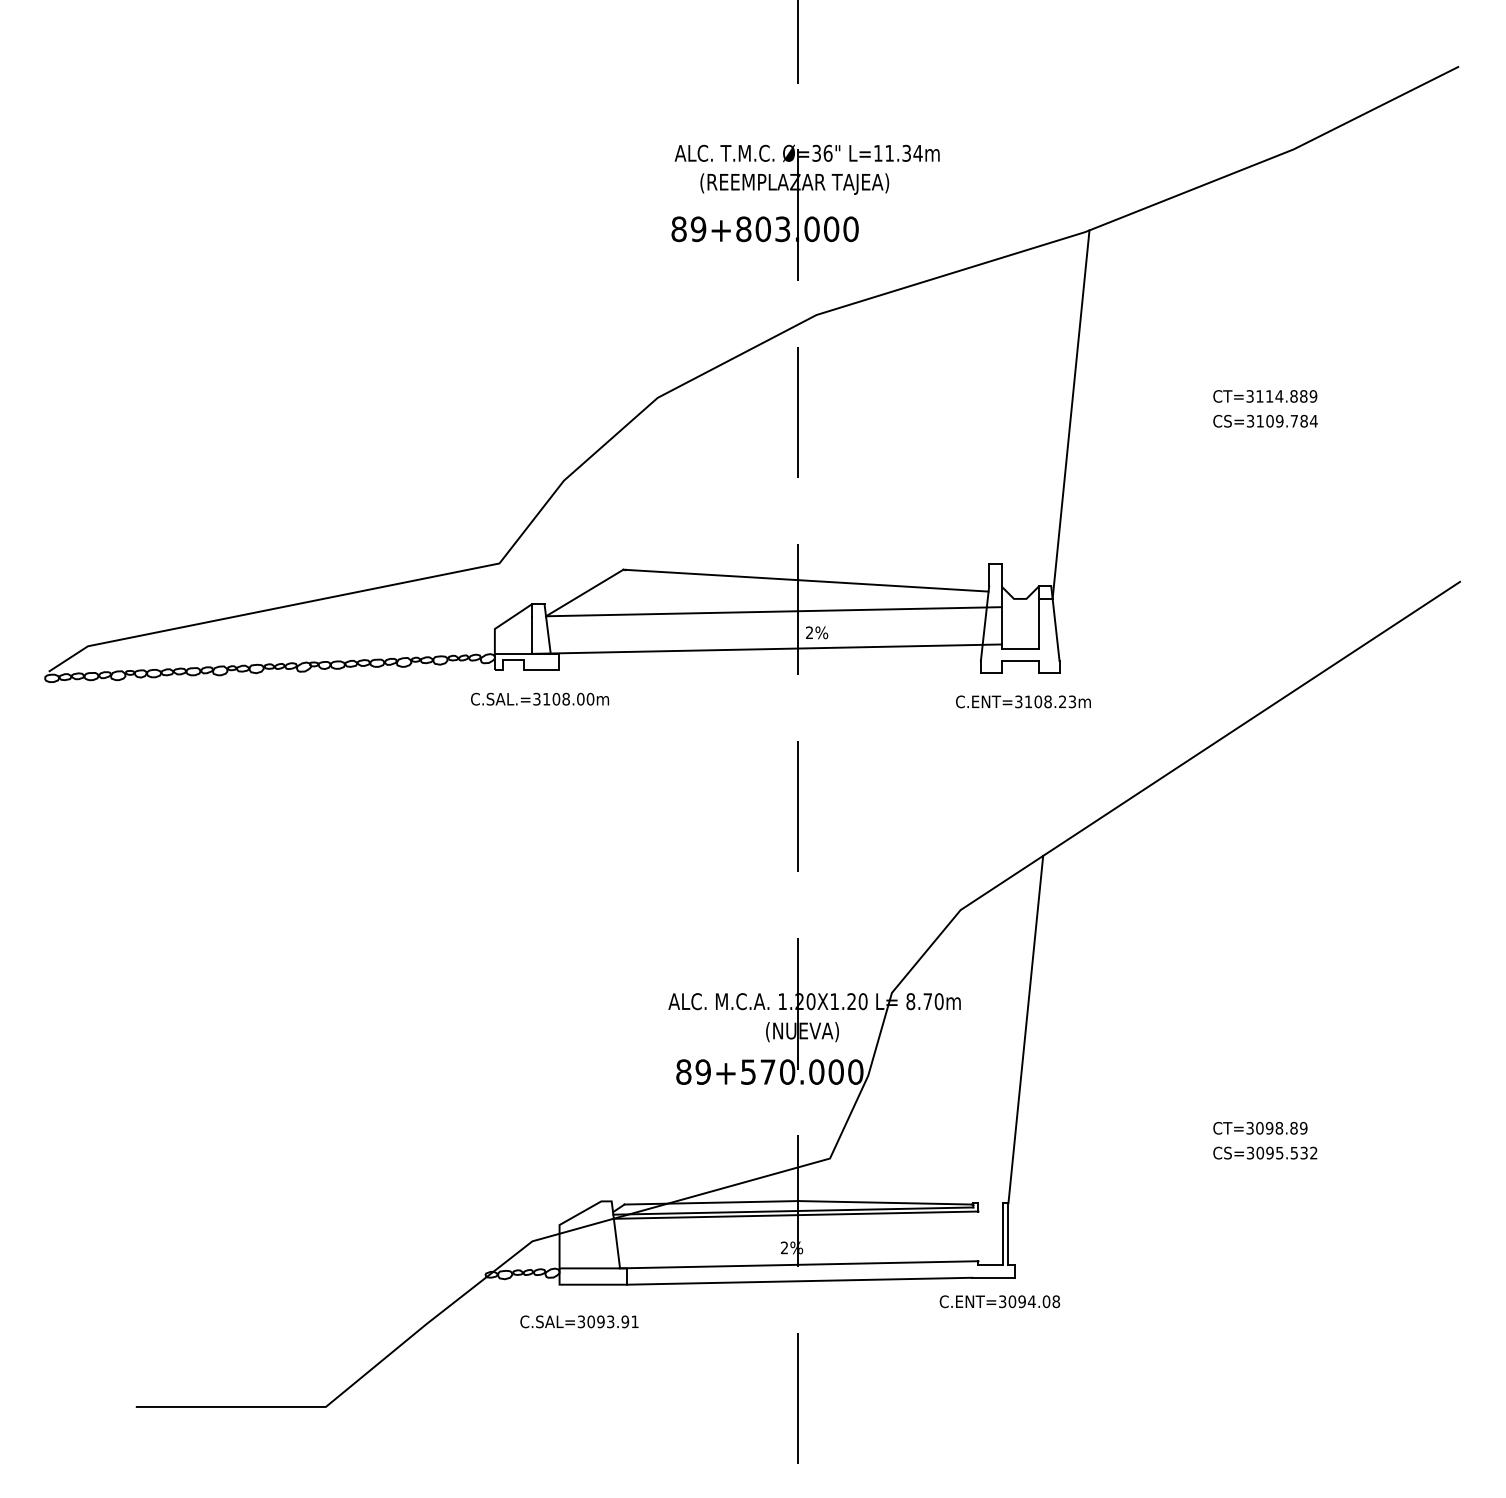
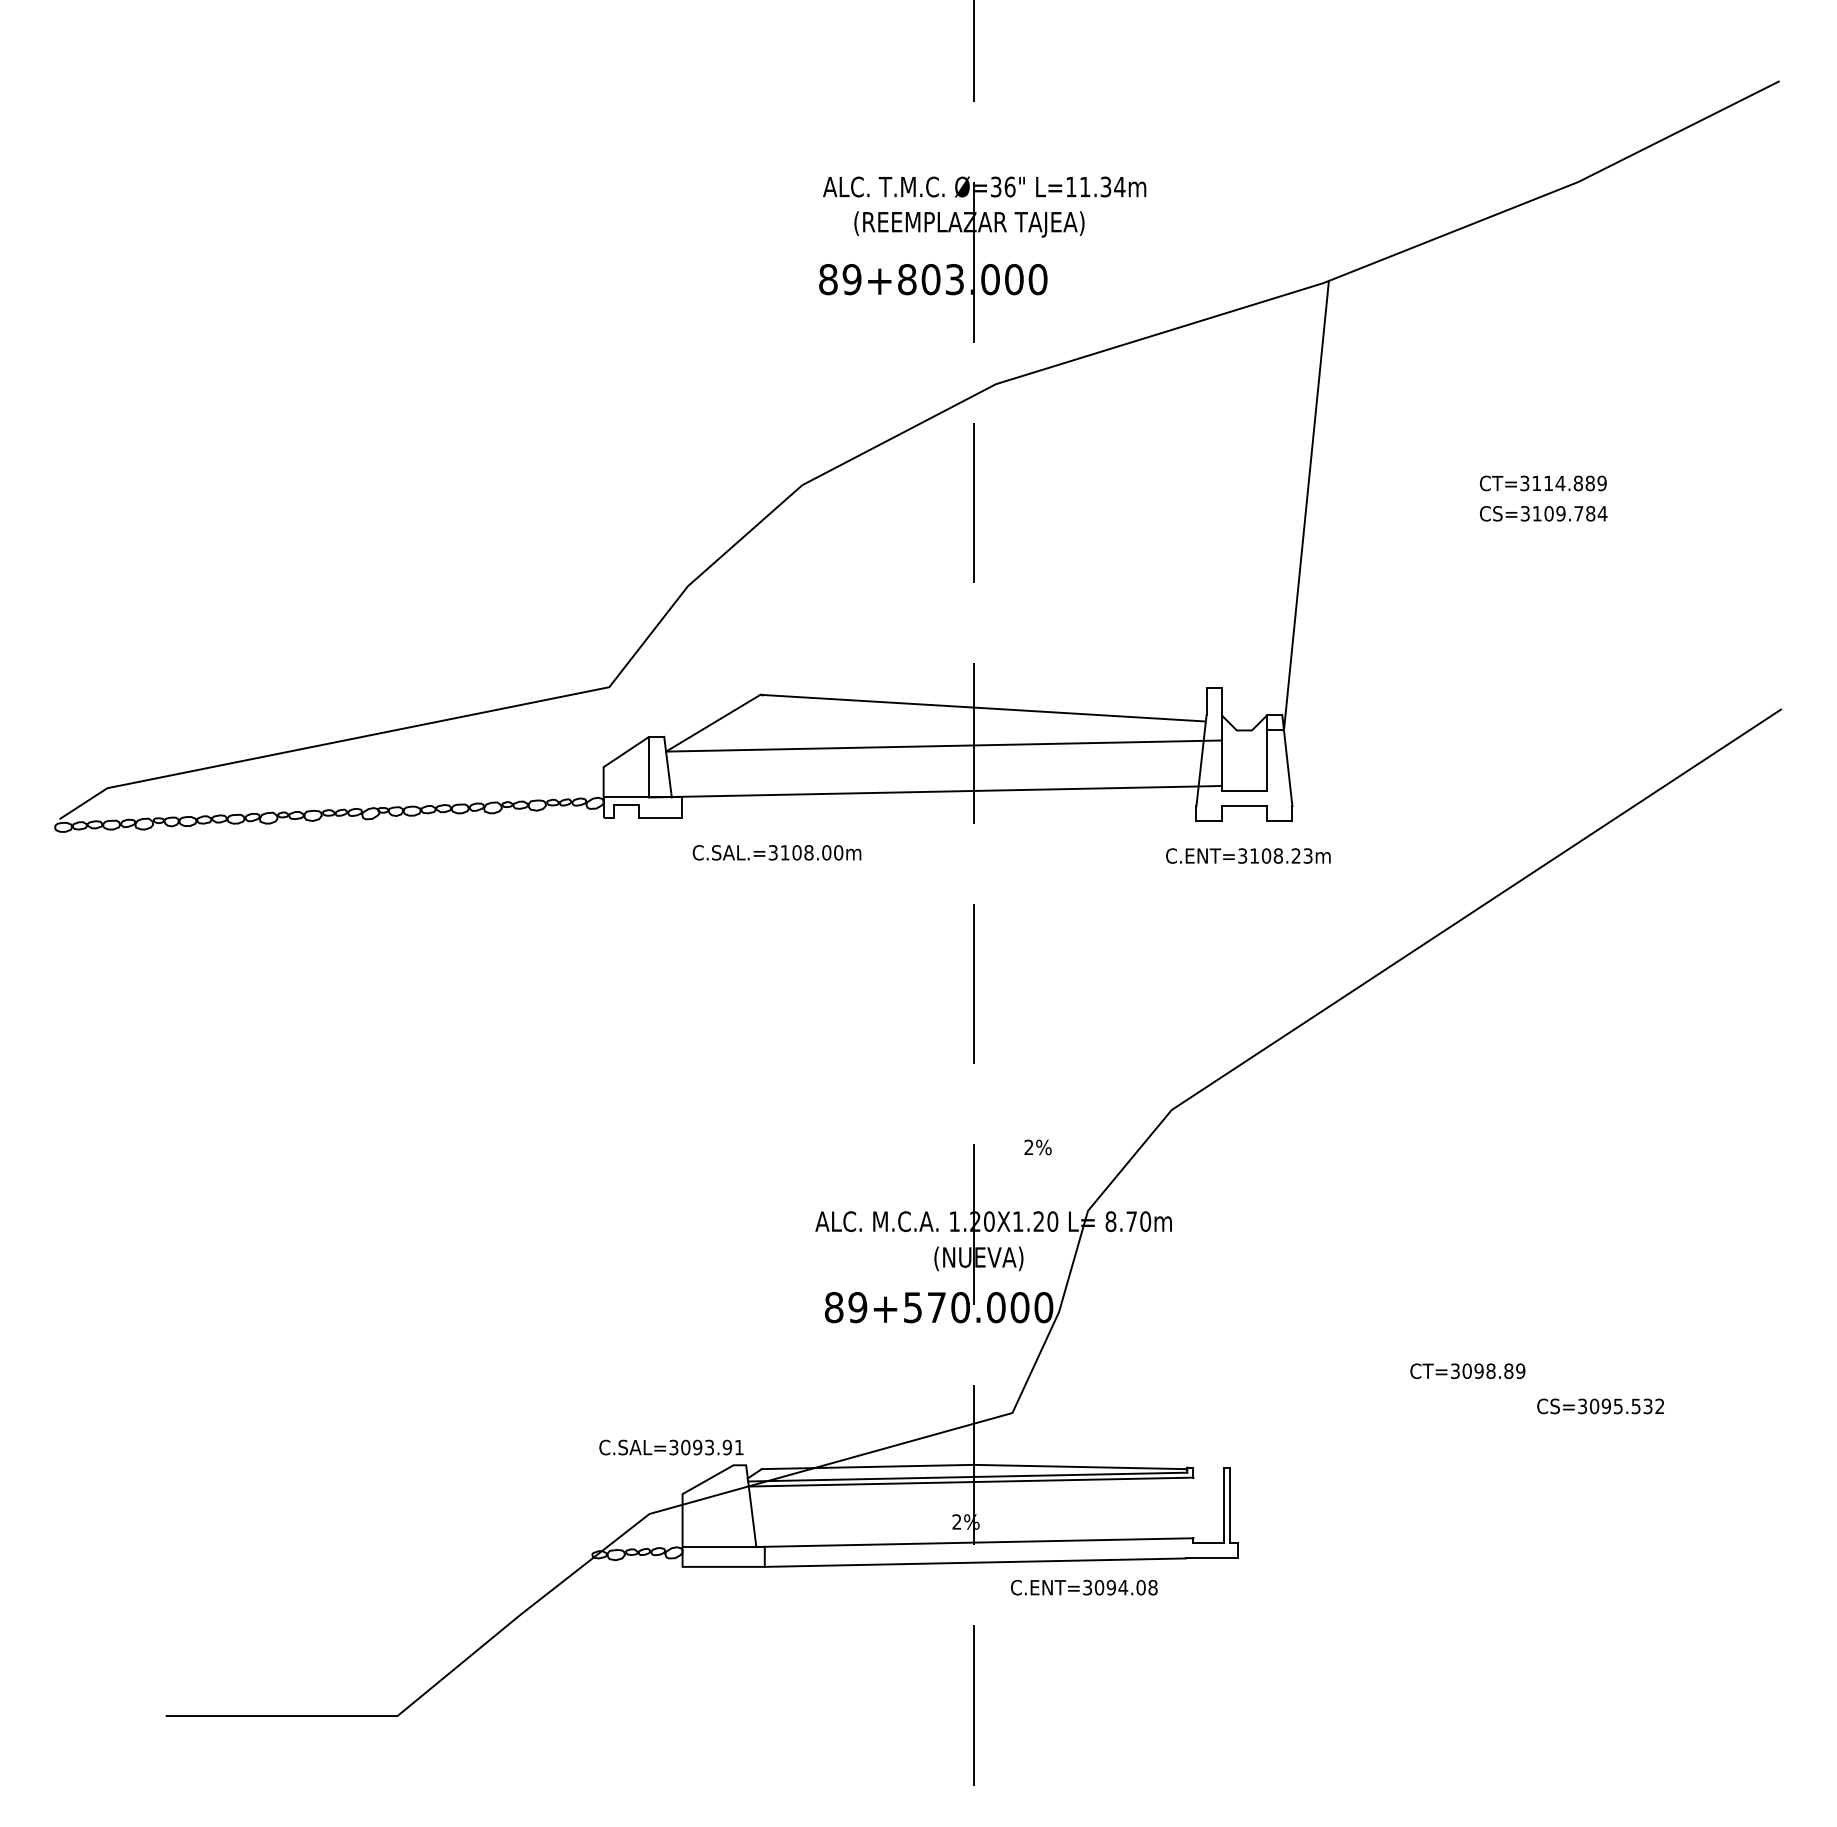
text: (817, 632) -> (1038, 1147), moved
text: (539, 698) -> (776, 851), moved
line: (1025, 1029) -> (1250, 1255), removed
text: (1260, 1128) -> (1467, 1371), moved
text: (1265, 1152) -> (1600, 1405), moved
text: (999, 1301) -> (1083, 1587), moved
text: (579, 1321) -> (671, 1447), moved

